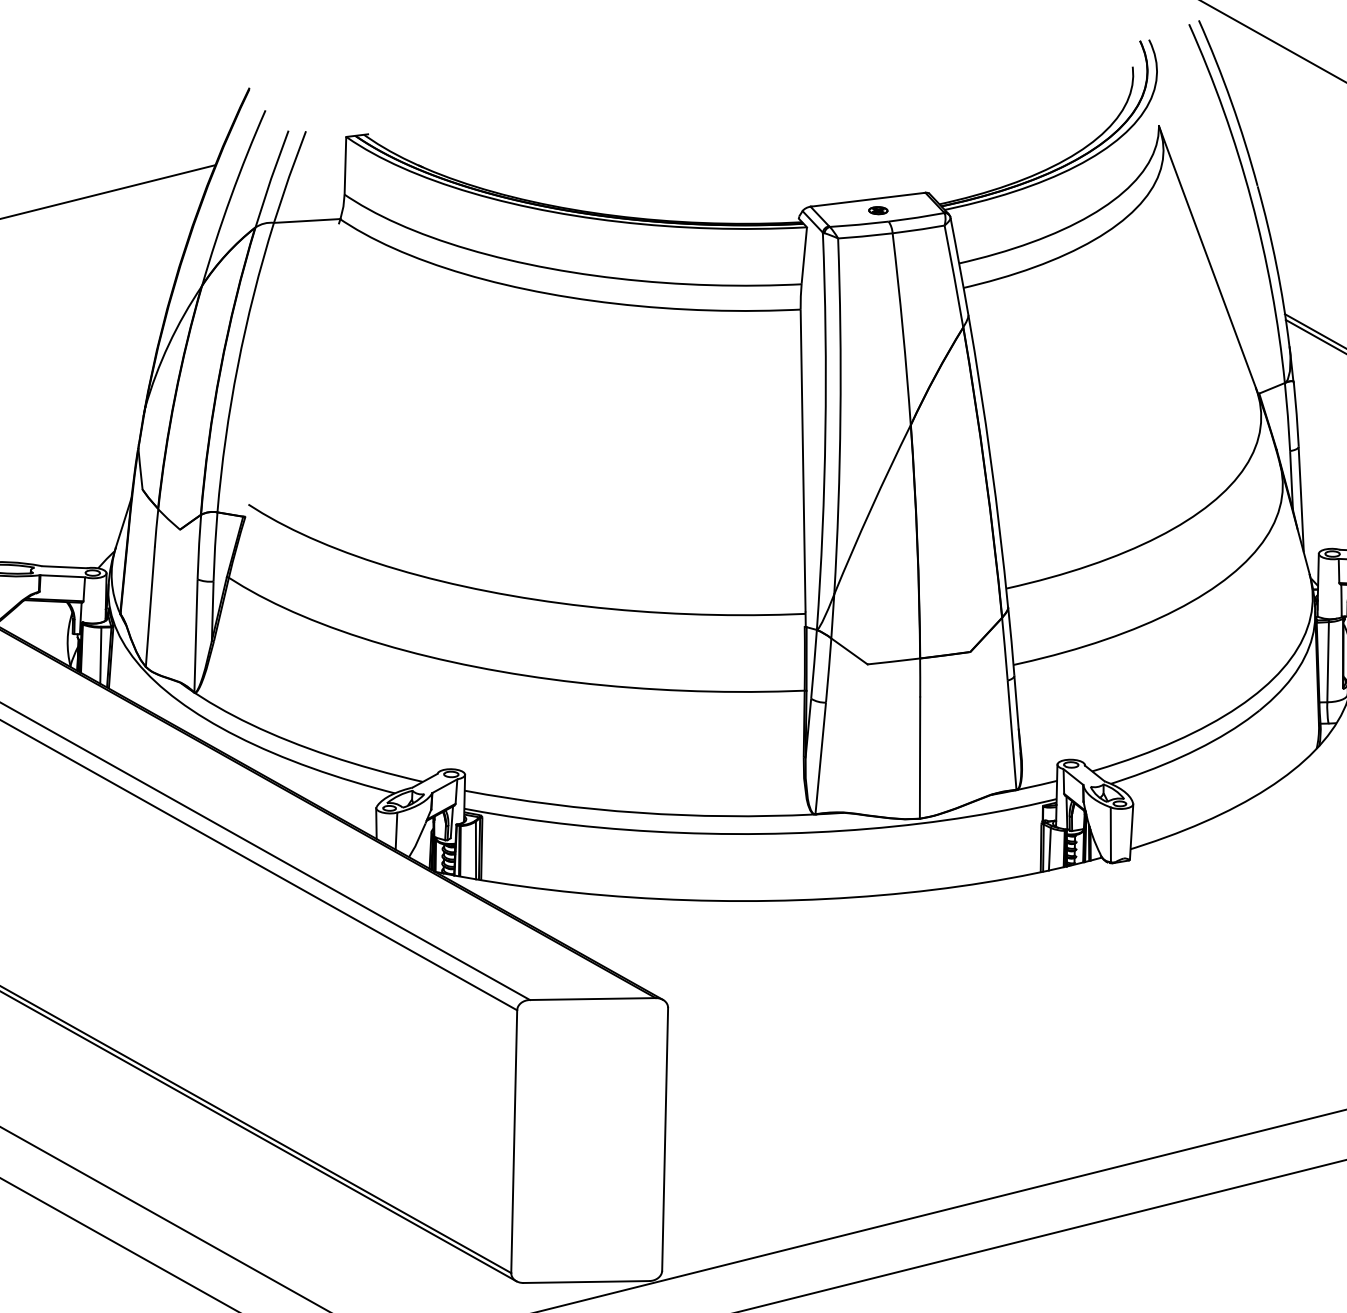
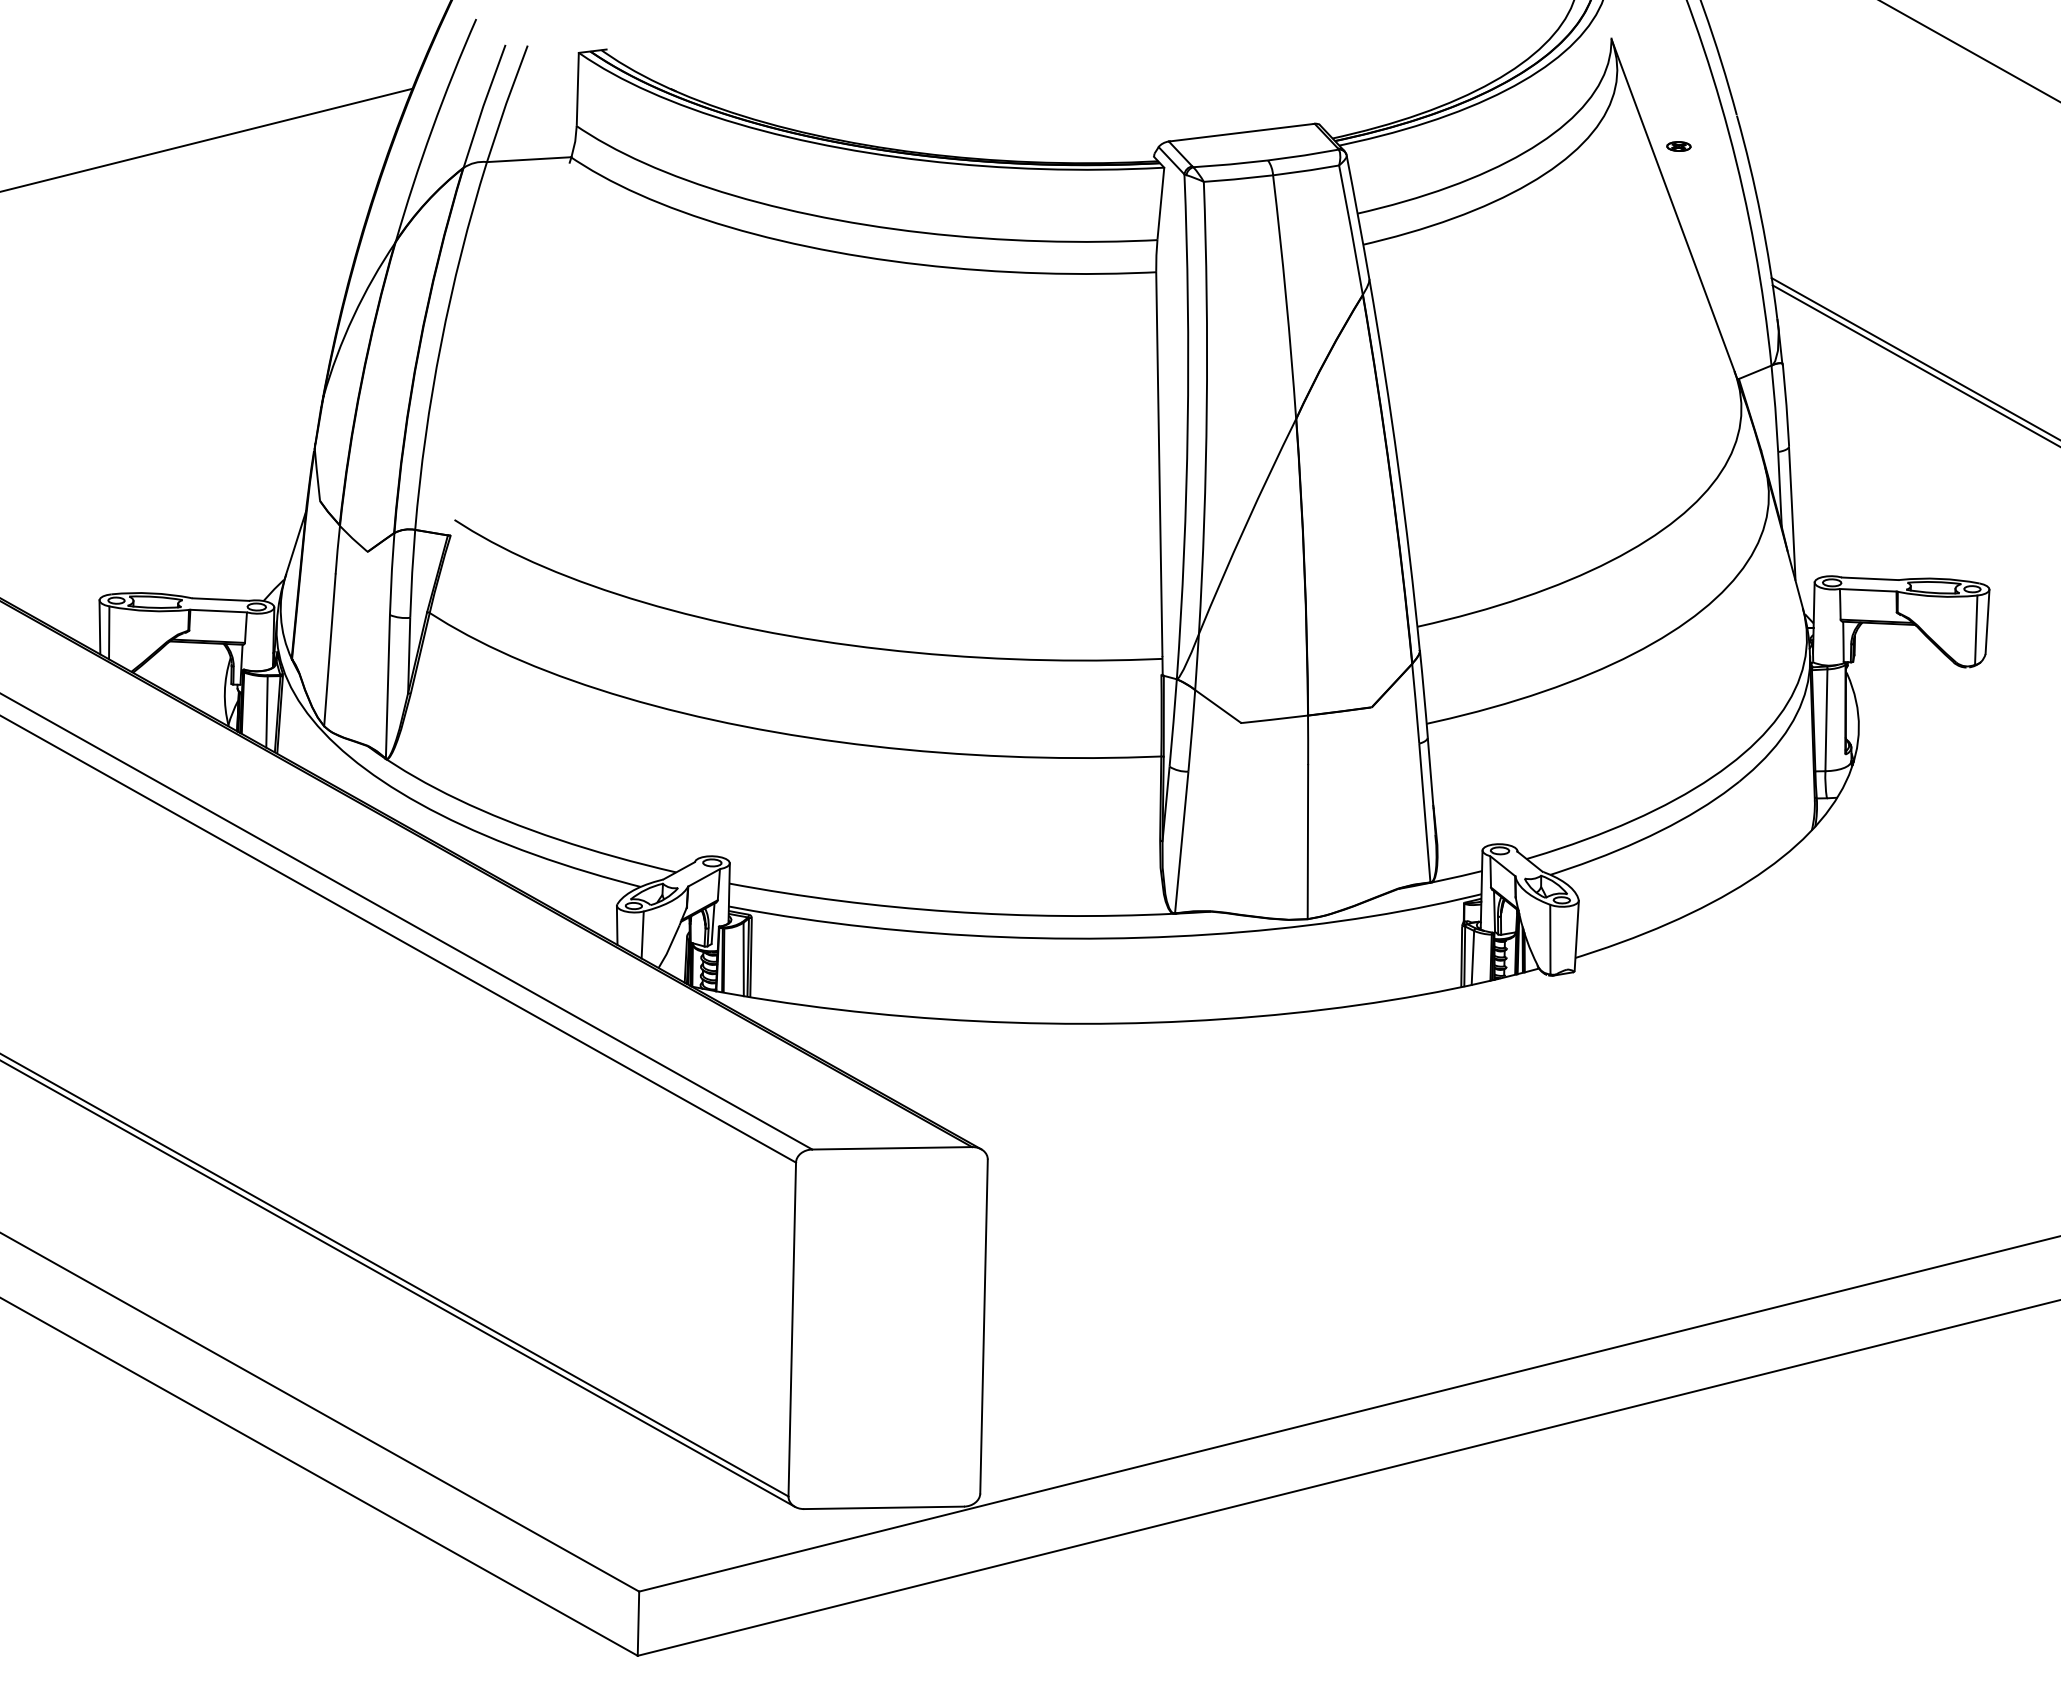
part: (878, 210) -> (1678, 146), moved

